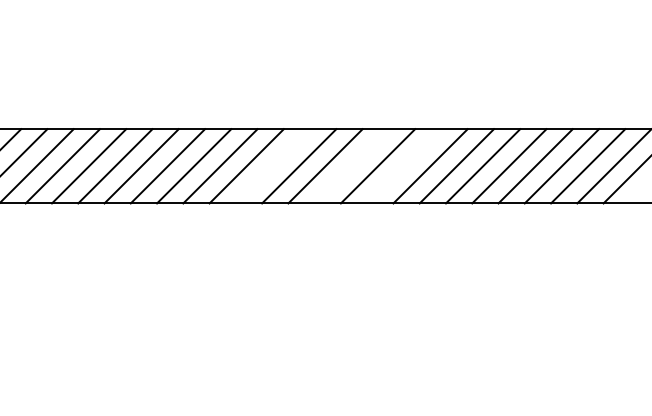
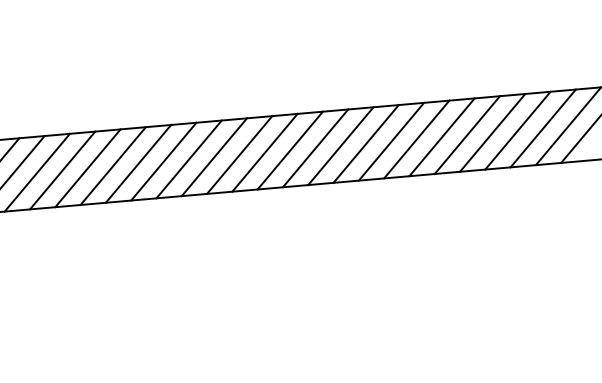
line: (272, 166) -> (239, 155), added
line: (351, 166) -> (315, 148), added
line: (404, 166) -> (366, 144), added

